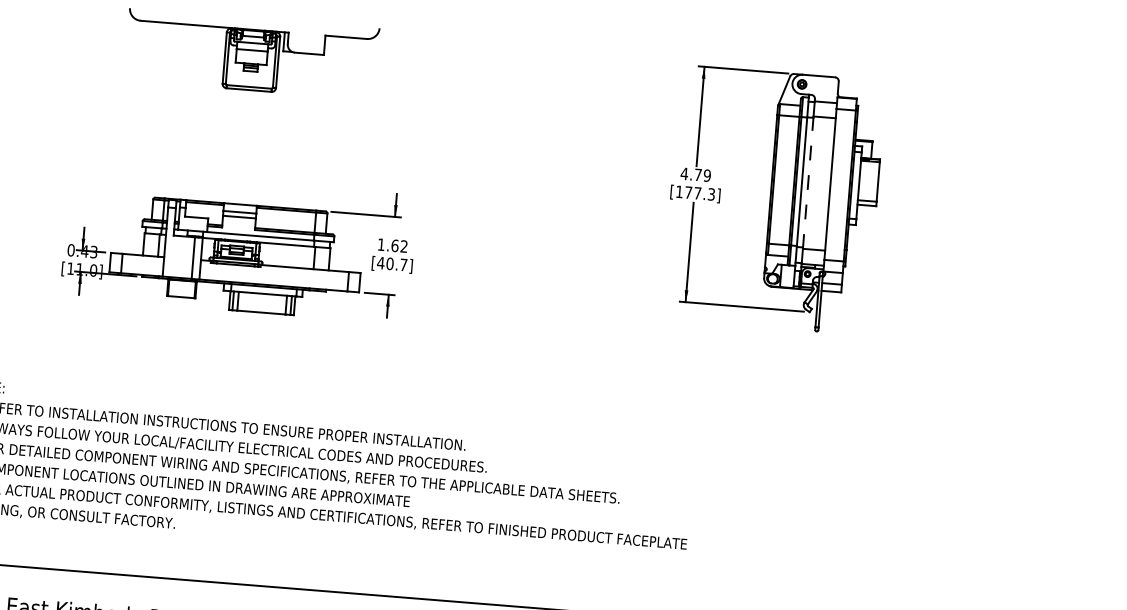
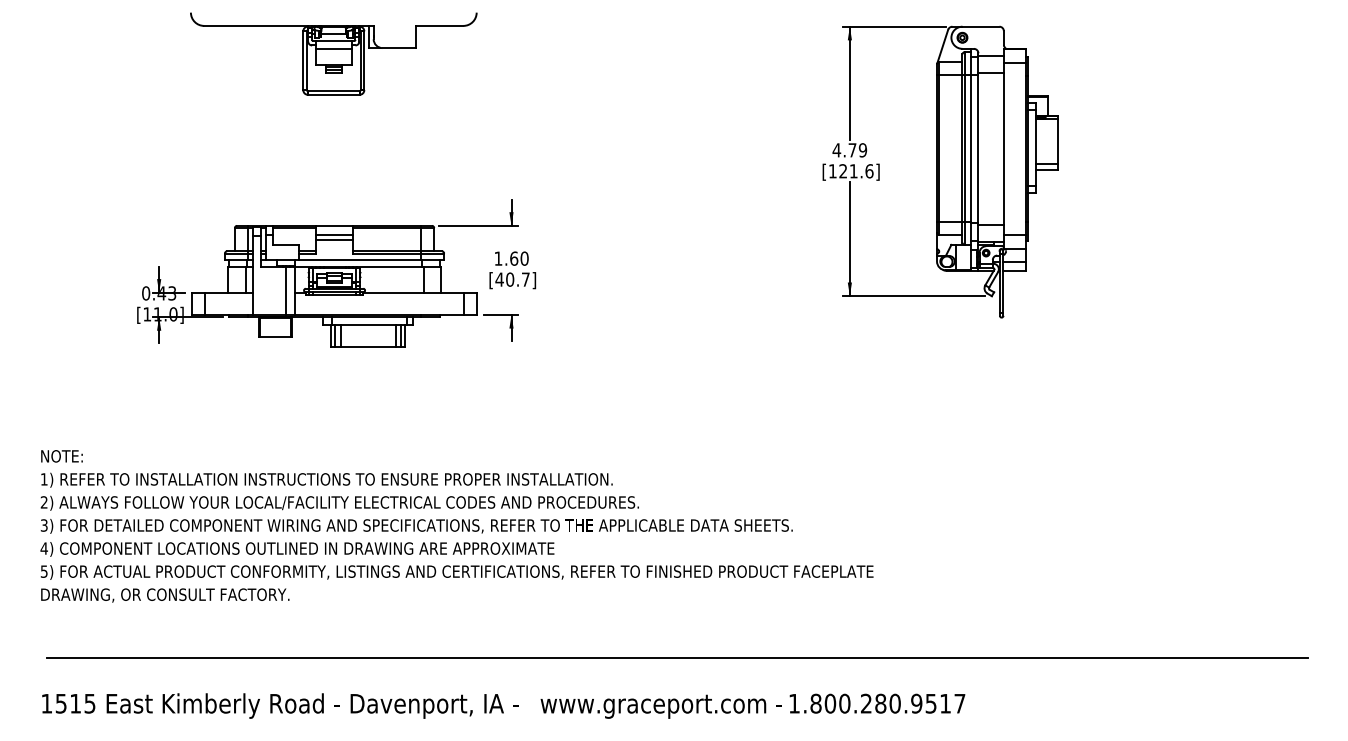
line: (808, 183) -> (978, 149), dashed -> solid
text: (700, 193) -> (856, 171), [177.3] -> [121.6]
text: (404, 246) -> (524, 258), 1.62 -> 1.60

